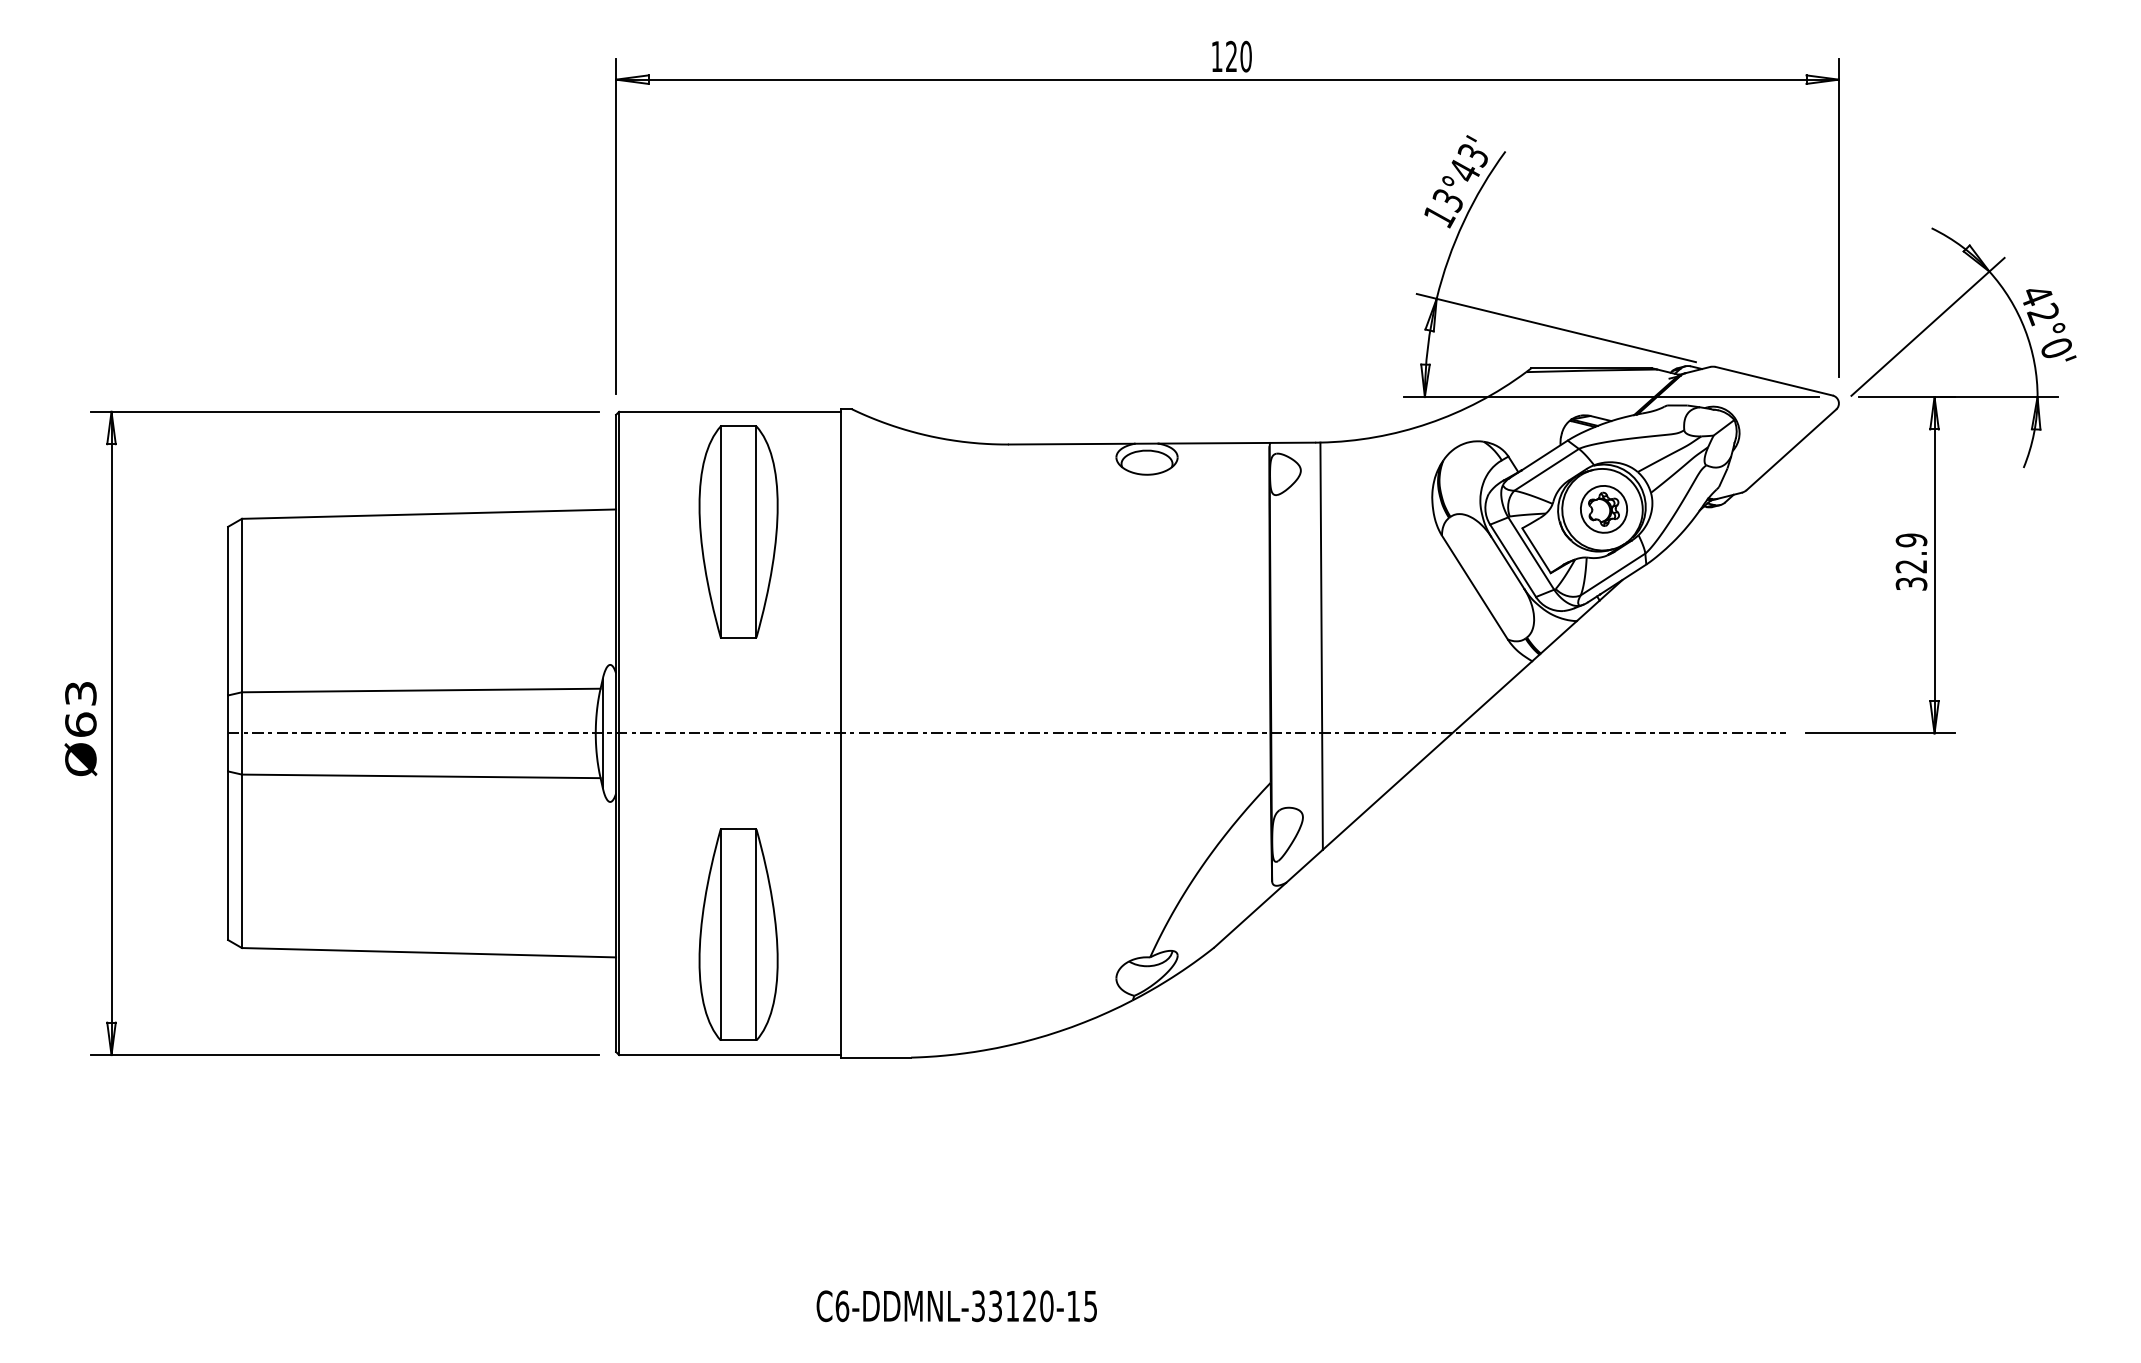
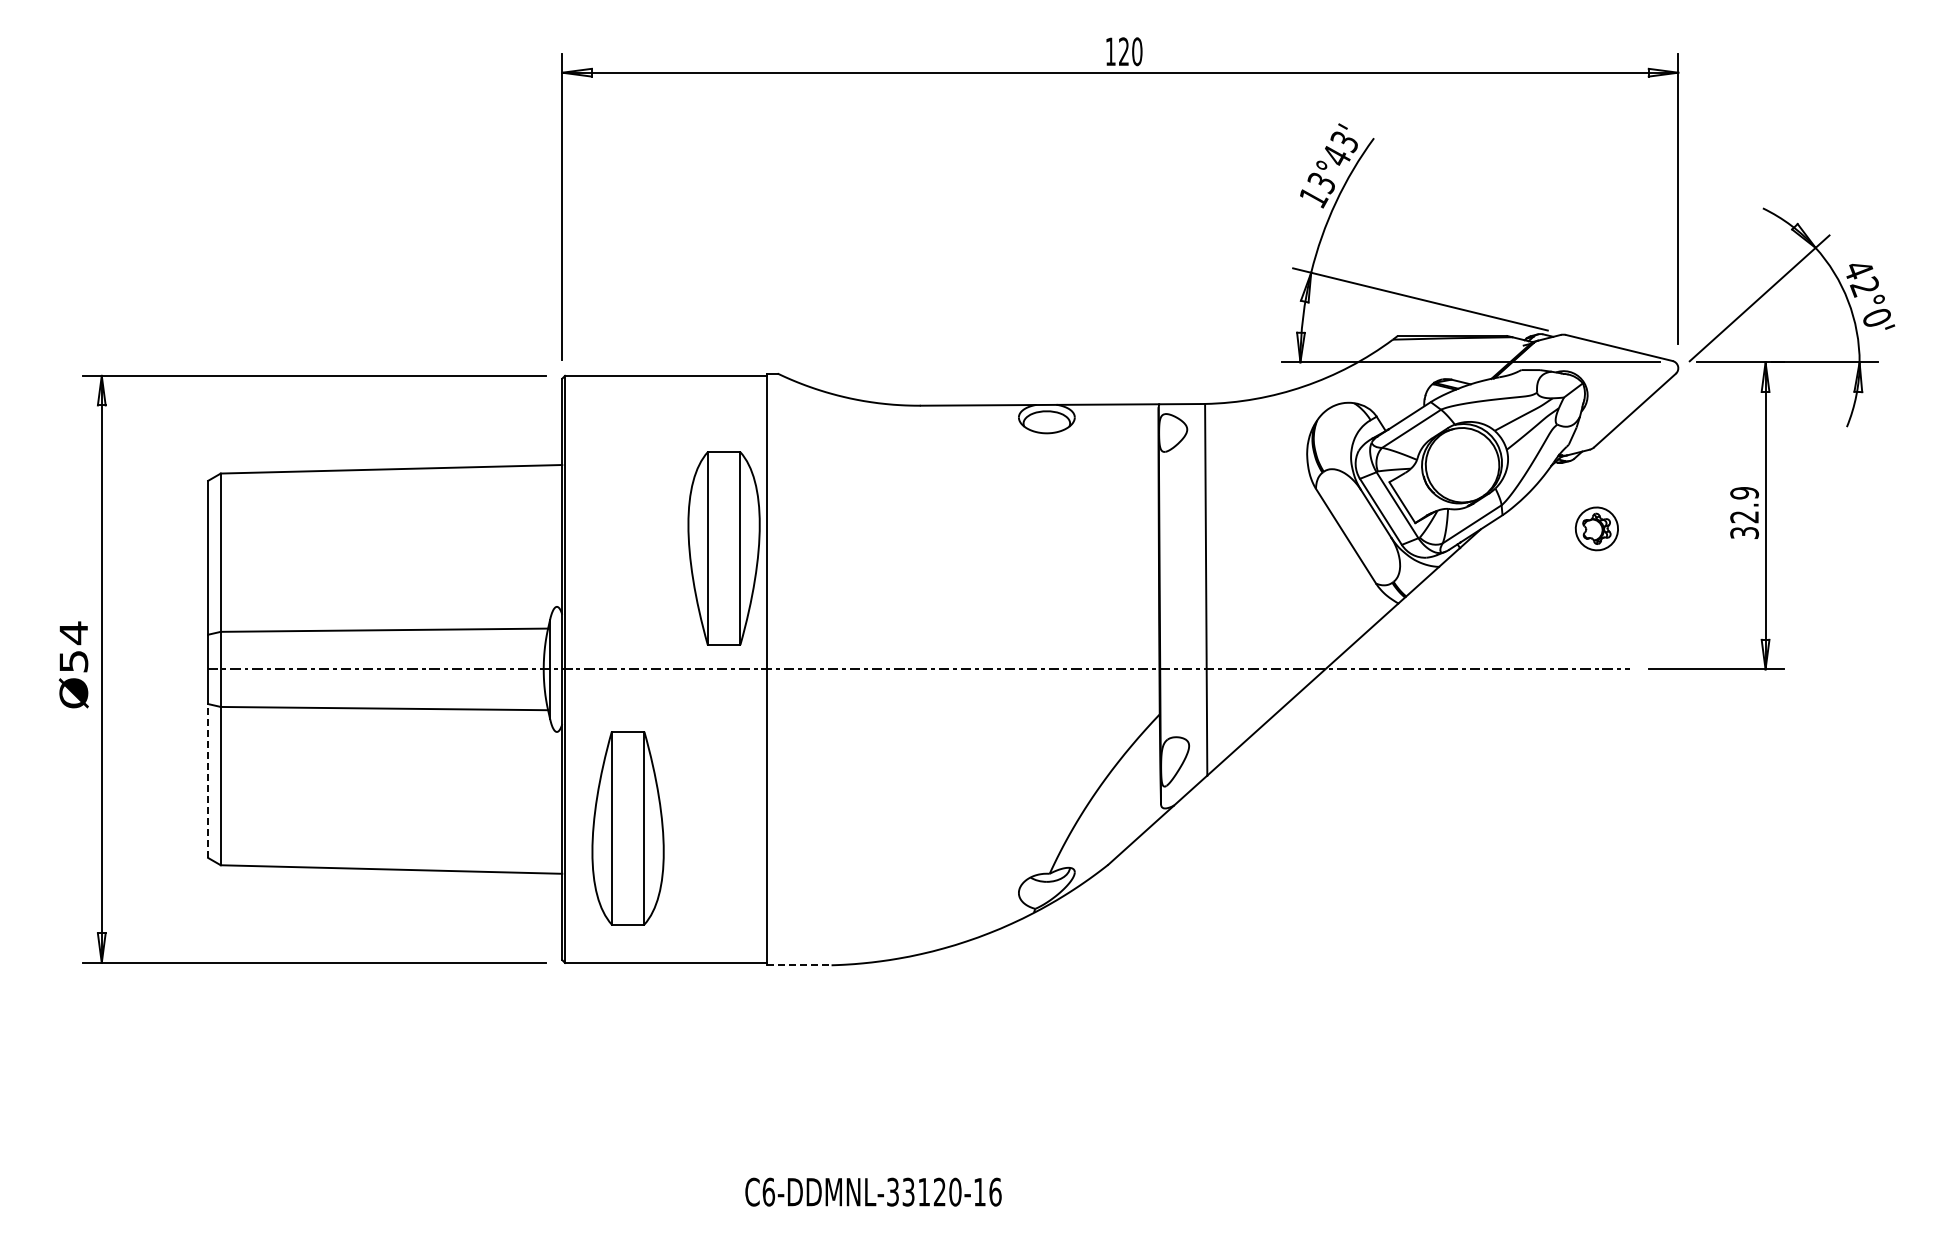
part: (1603, 508) -> (1596, 528), moved
part: (737, 531) -> (723, 548), moved
text: (80, 708) -> (73, 646), Ø63 -> Ø54
line: (228, 856) -> (208, 781), solid -> dashed
part: (737, 935) -> (627, 828), moved
line: (876, 1057) -> (799, 965), solid -> dashed
text: (1090, 1305) -> (995, 1191), C6-DDMNL-33120-15 -> C6-DDMNL-33120-16

